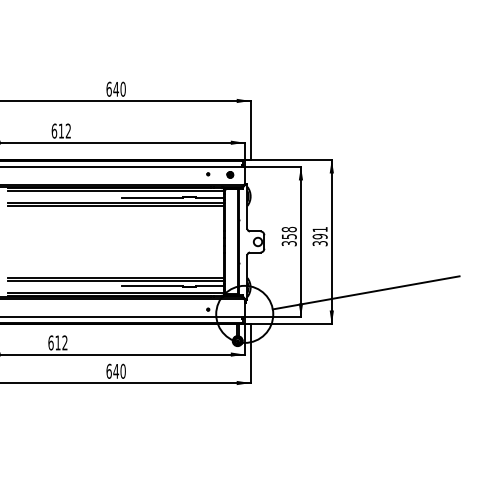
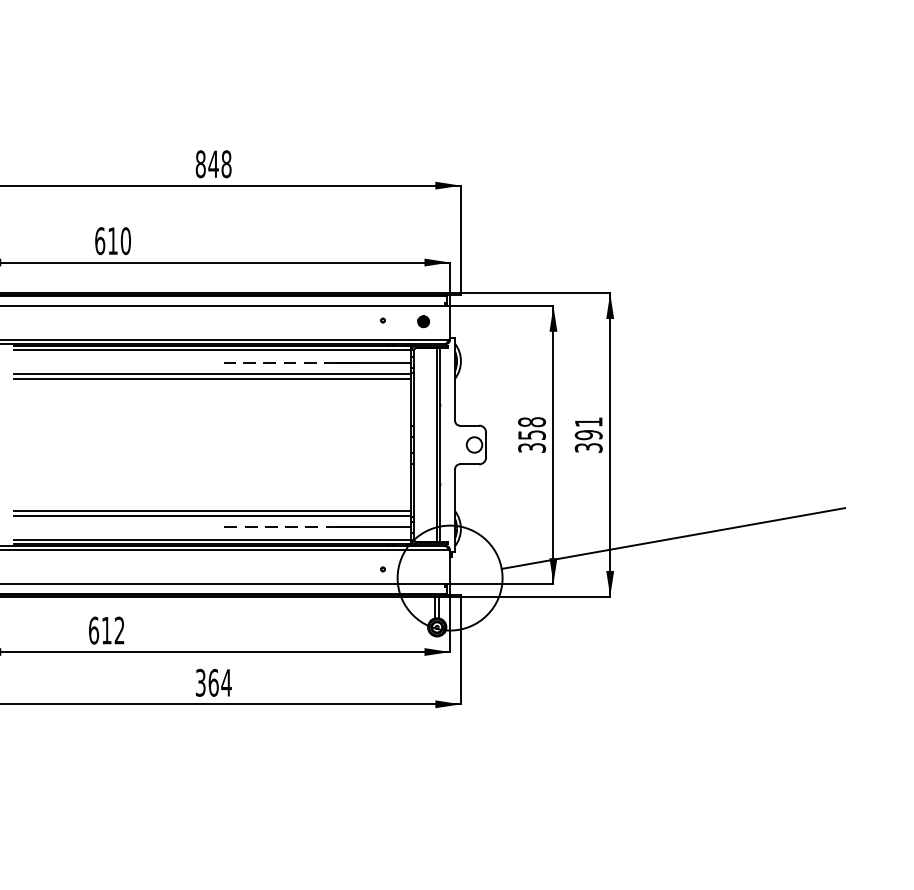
text: (115, 88) -> (212, 162), 640 -> 848
text: (68, 130) -> (126, 239), 612 -> 610
line: (152, 197) -> (280, 363), solid -> dashed
line: (152, 286) -> (280, 526), solid -> dashed
text: (115, 370) -> (212, 681), 640 -> 364

